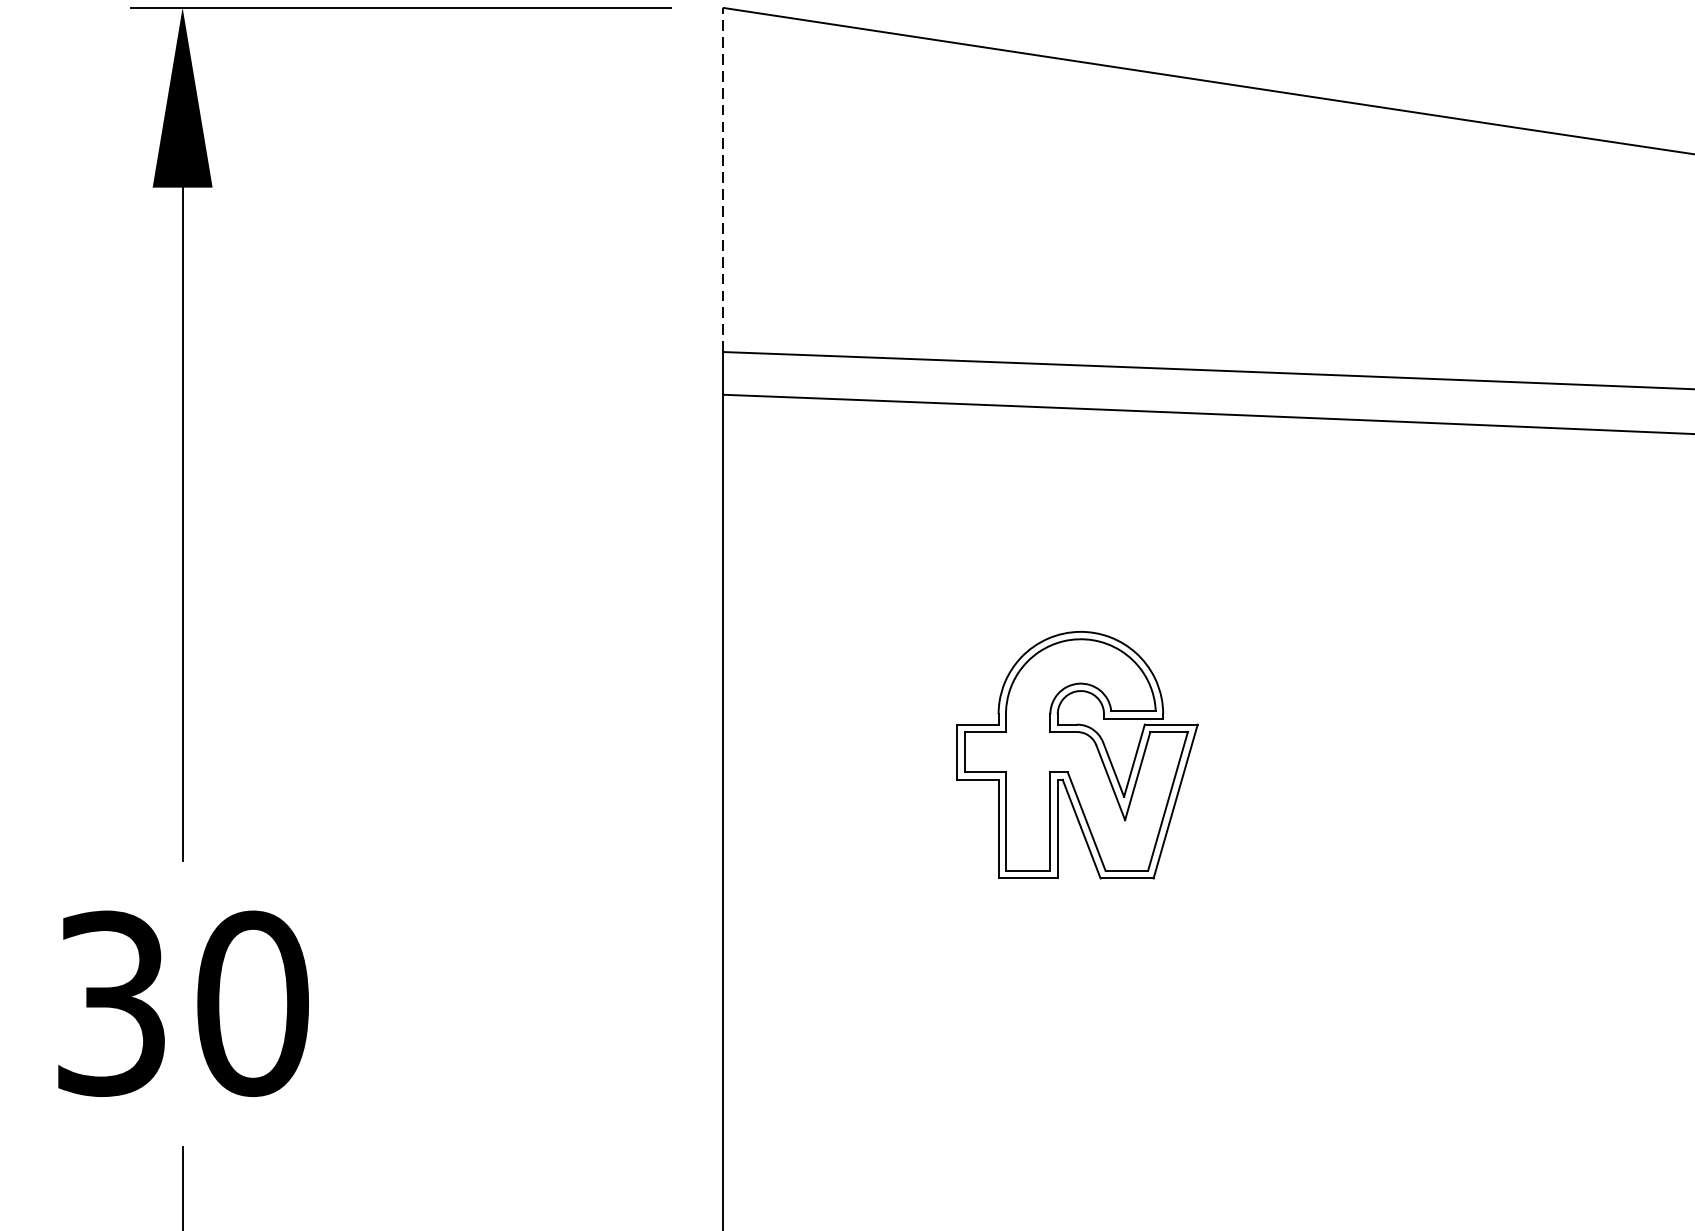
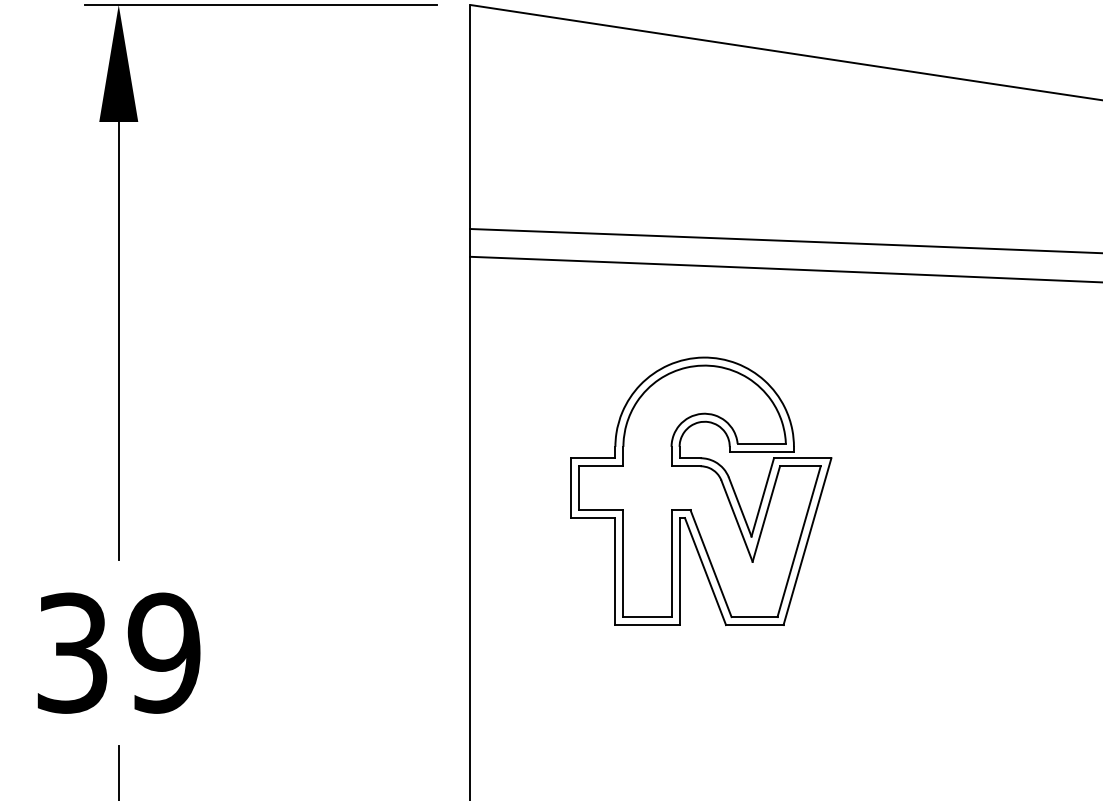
line: (723, 179) -> (470, 116), dashed -> solid
part: (1077, 755) -> (701, 491), size x1.67
text: (251, 1002) -> (163, 652), 30 -> 39

